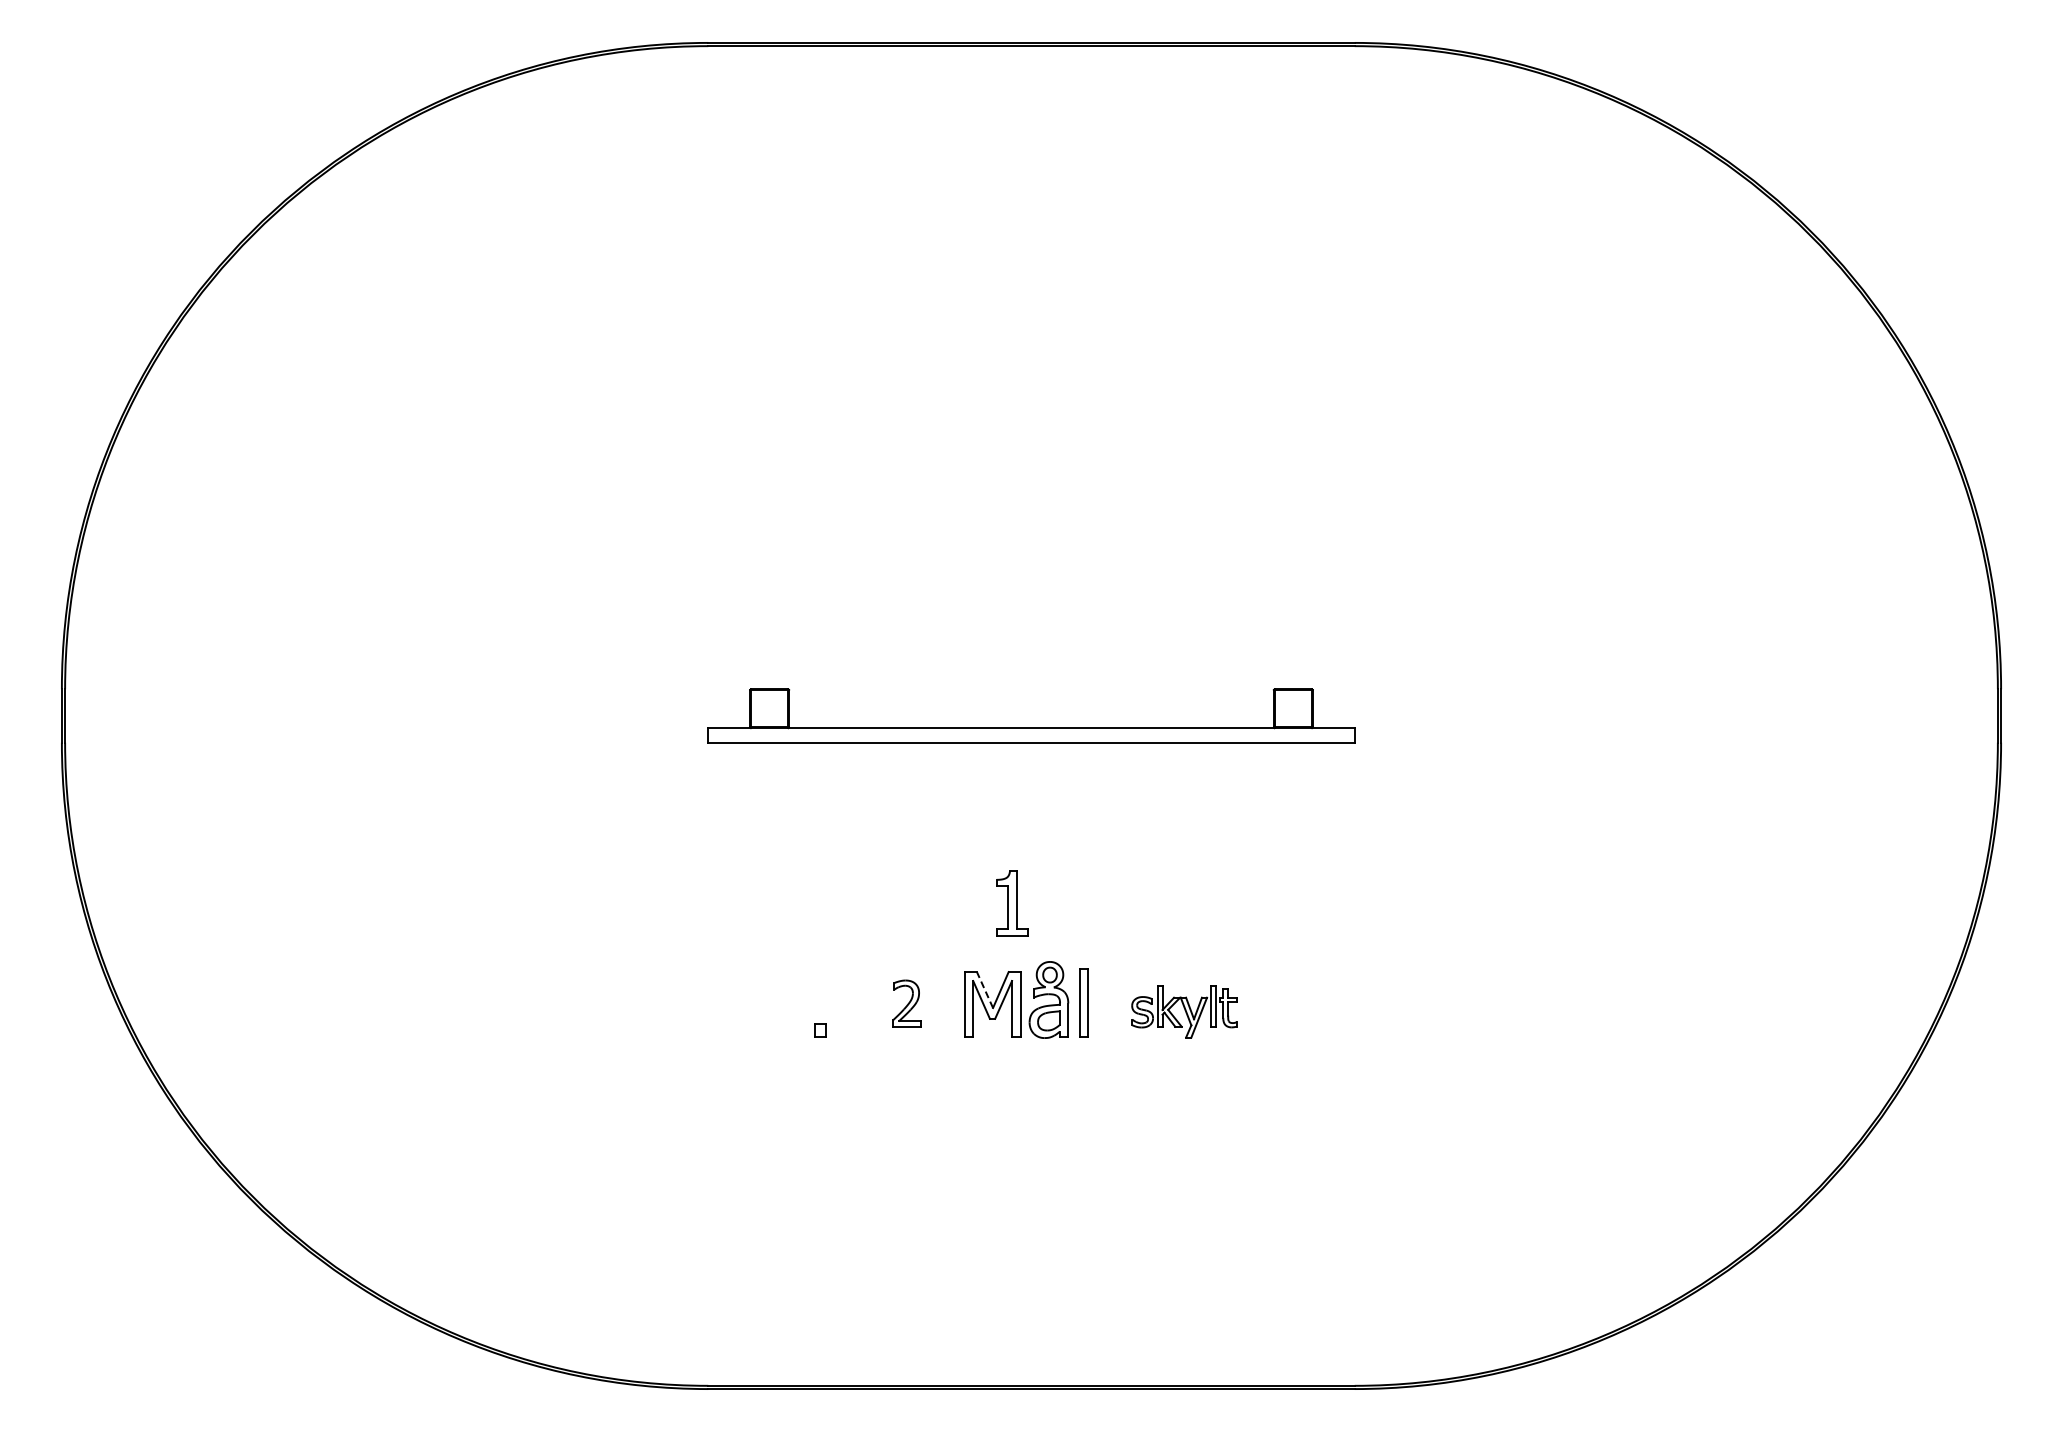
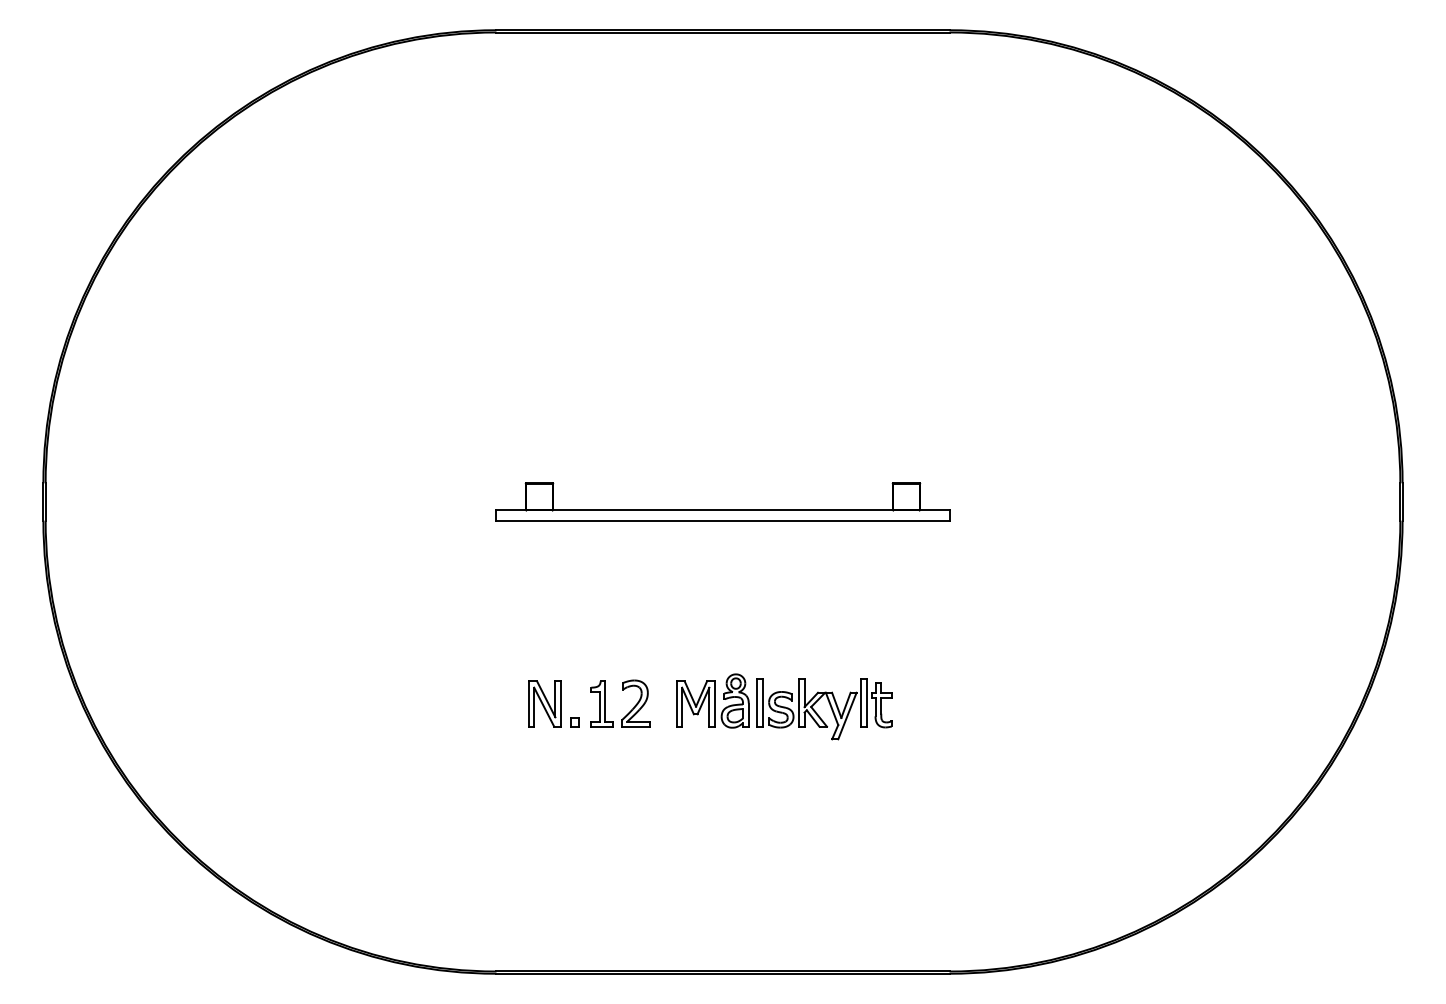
part: (1012, 903) -> (602, 704), moved
line: (985, 990) -> (690, 694), dashed -> solid
part: (906, 1003) -> (635, 703), size x1.43
part: (776, 1004) -> (544, 704), added
part: (1184, 1011) -> (830, 709), size x1.67

